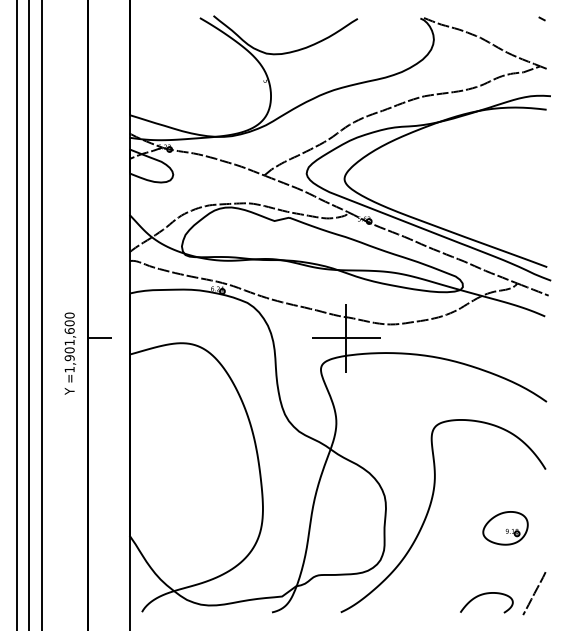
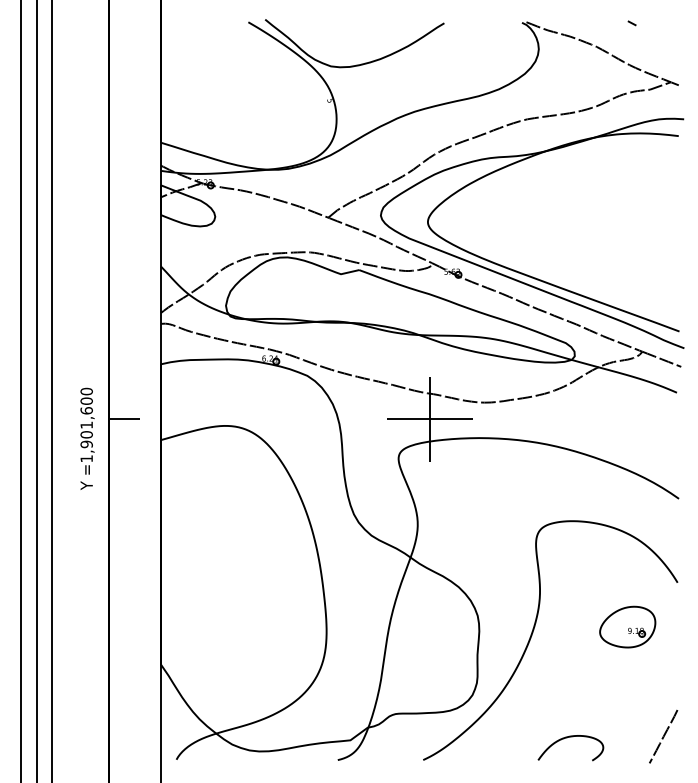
line: (541, 18) -> (631, 22), moved
part: (505, 528) -> (627, 627), moved
curve: (483, 595) -> (566, 739), moved

